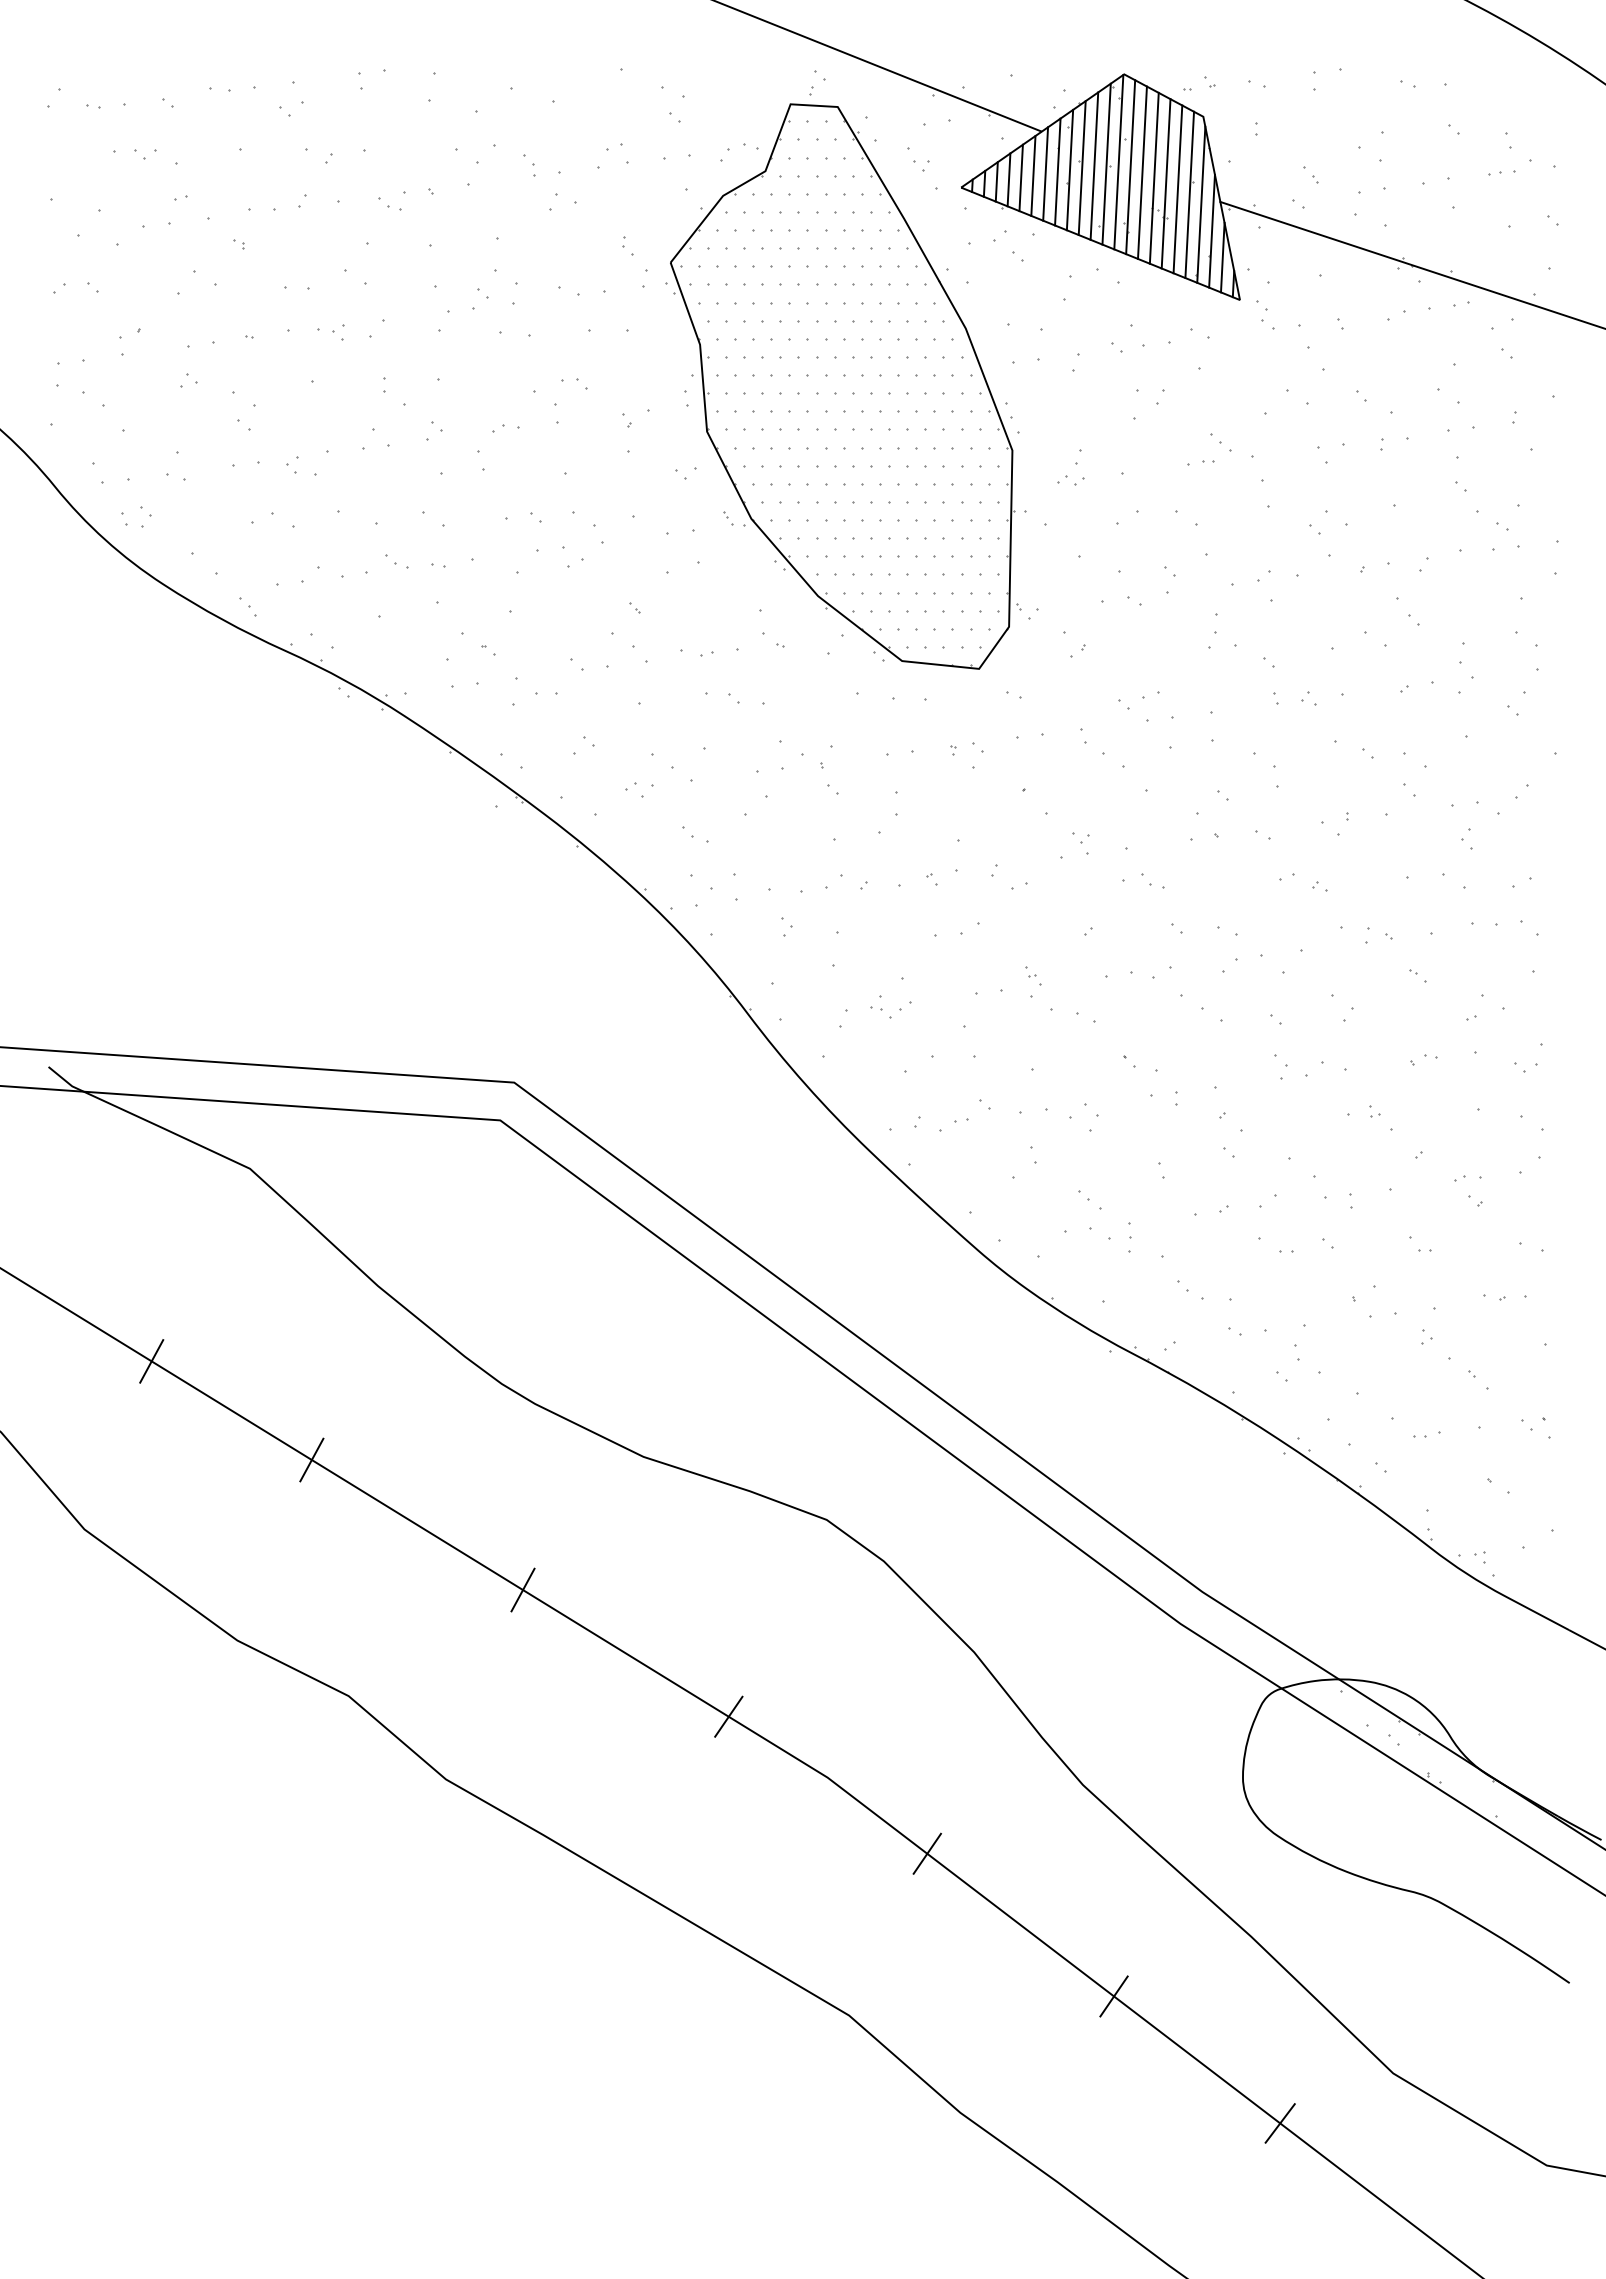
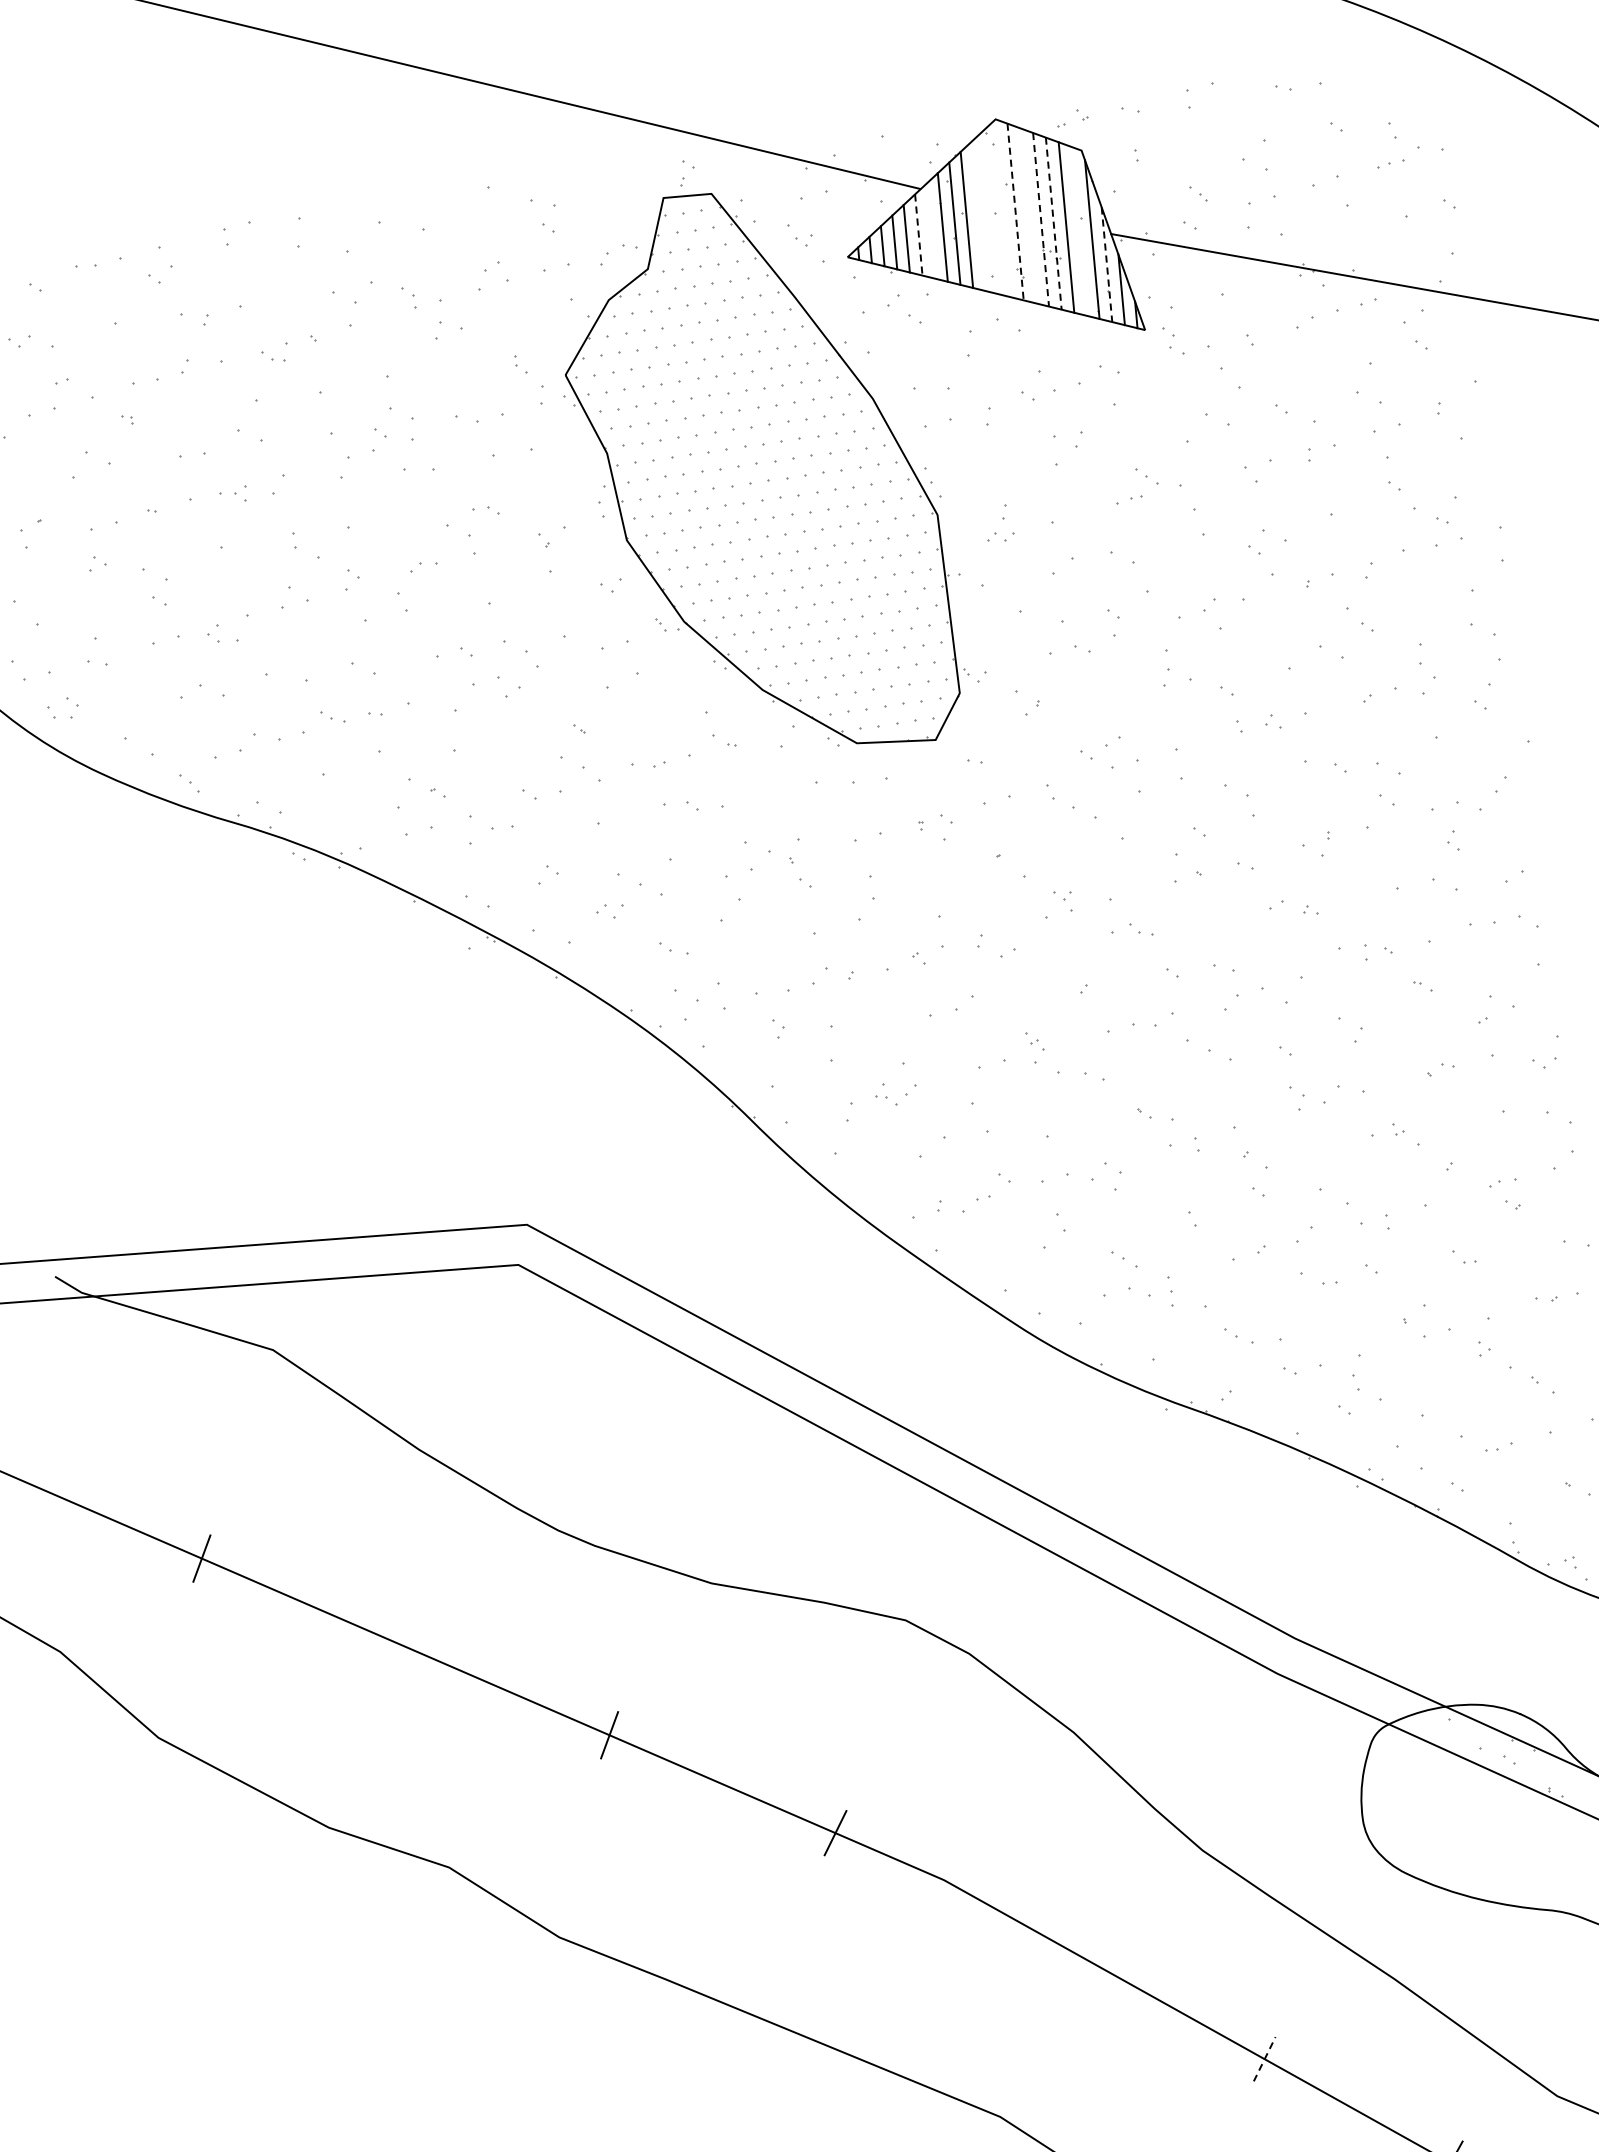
line: (1118, 162) -> (1002, 209), removed
line: (1106, 163) -> (990, 211), removed
line: (1094, 165) -> (978, 215), removed
line: (1130, 167) -> (1015, 212), solid -> dashed
line: (1142, 172) -> (1028, 215), removed
line: (1045, 173) -> (930, 230), removed
line: (1033, 175) -> (918, 234), solid -> dashed
line: (1154, 178) -> (1041, 219), solid -> dashed
line: (1166, 183) -> (1054, 223), solid -> dashed
line: (1189, 194) -> (1078, 231), removed
line: (1212, 231) -> (1107, 264), solid -> dashed
line: (311, 1459) -> (377, 1634), removed
line: (926, 1853) -> (1054, 1942), removed
line: (1114, 1996) -> (1265, 2059), solid -> dashed

